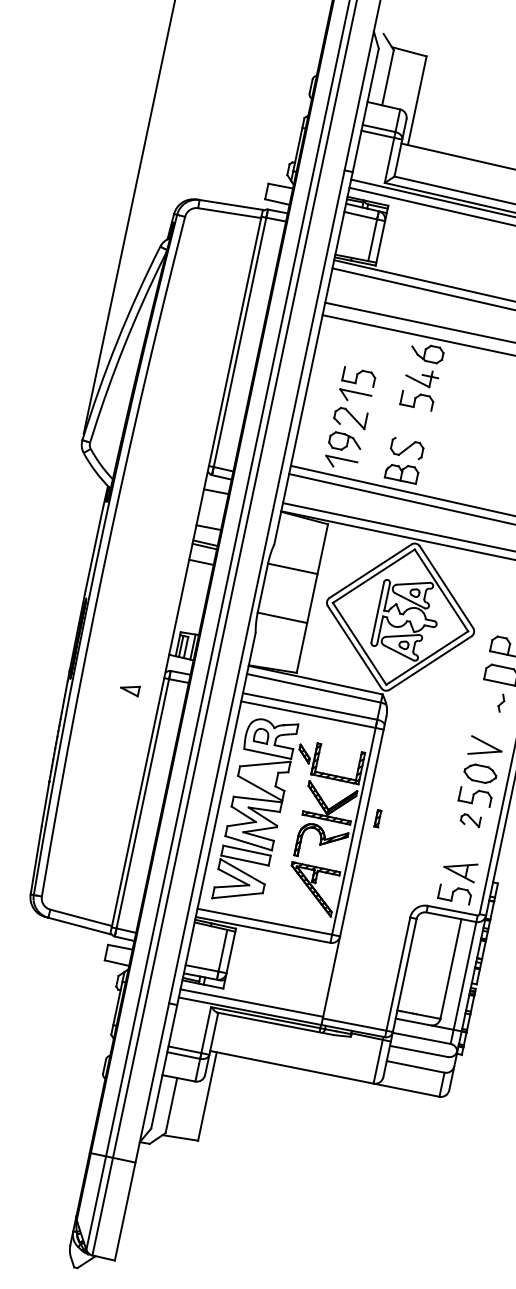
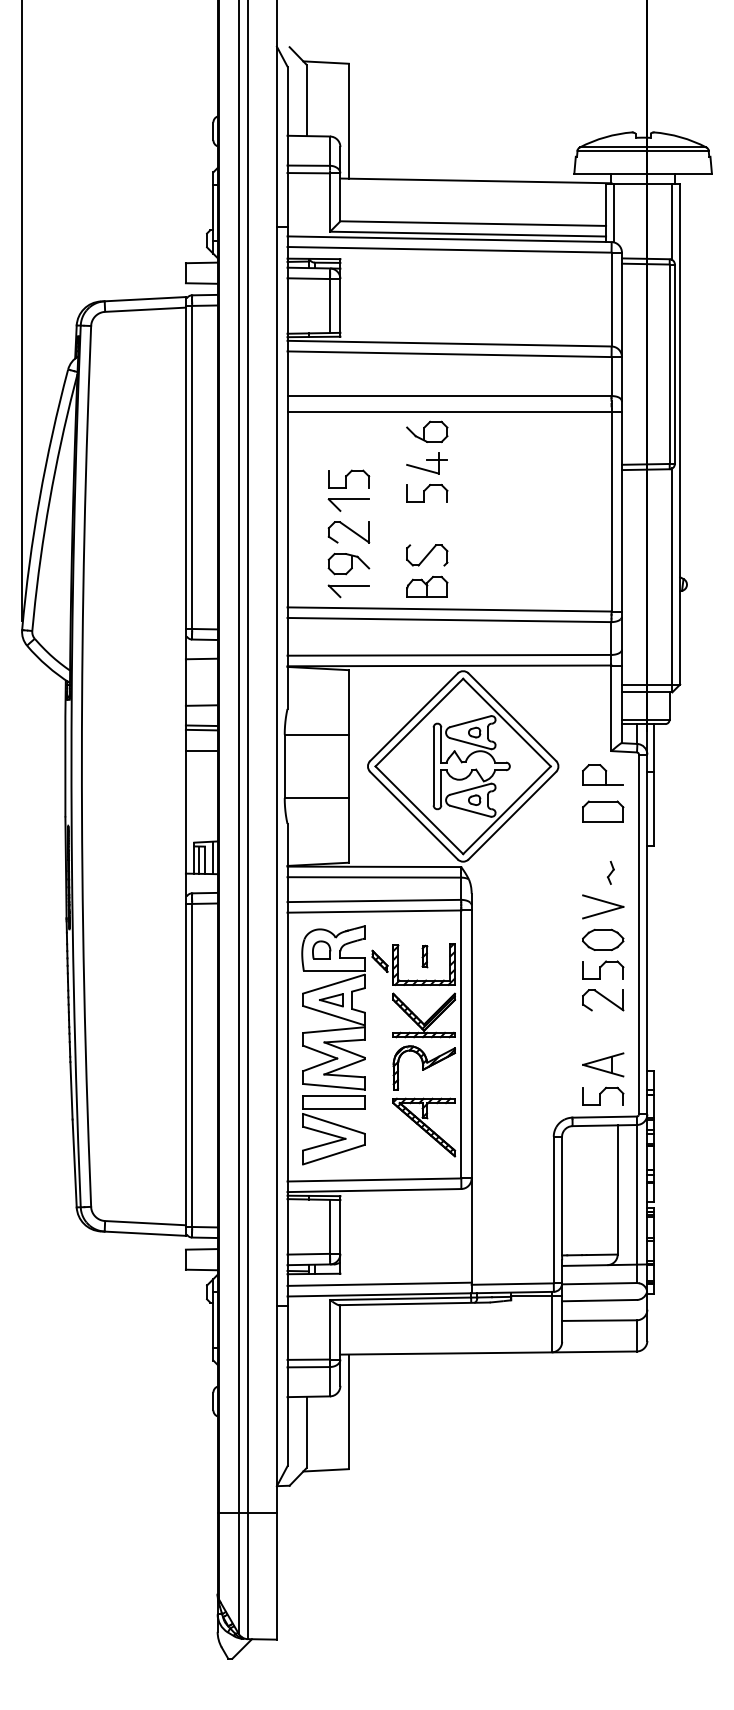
part: (130, 689) -> (331, 1000), moved
part: (501, 702) -> (610, 872), moved
part: (377, 818) -> (424, 956), moved
part: (470, 820) -> (603, 1000), size x1.67

